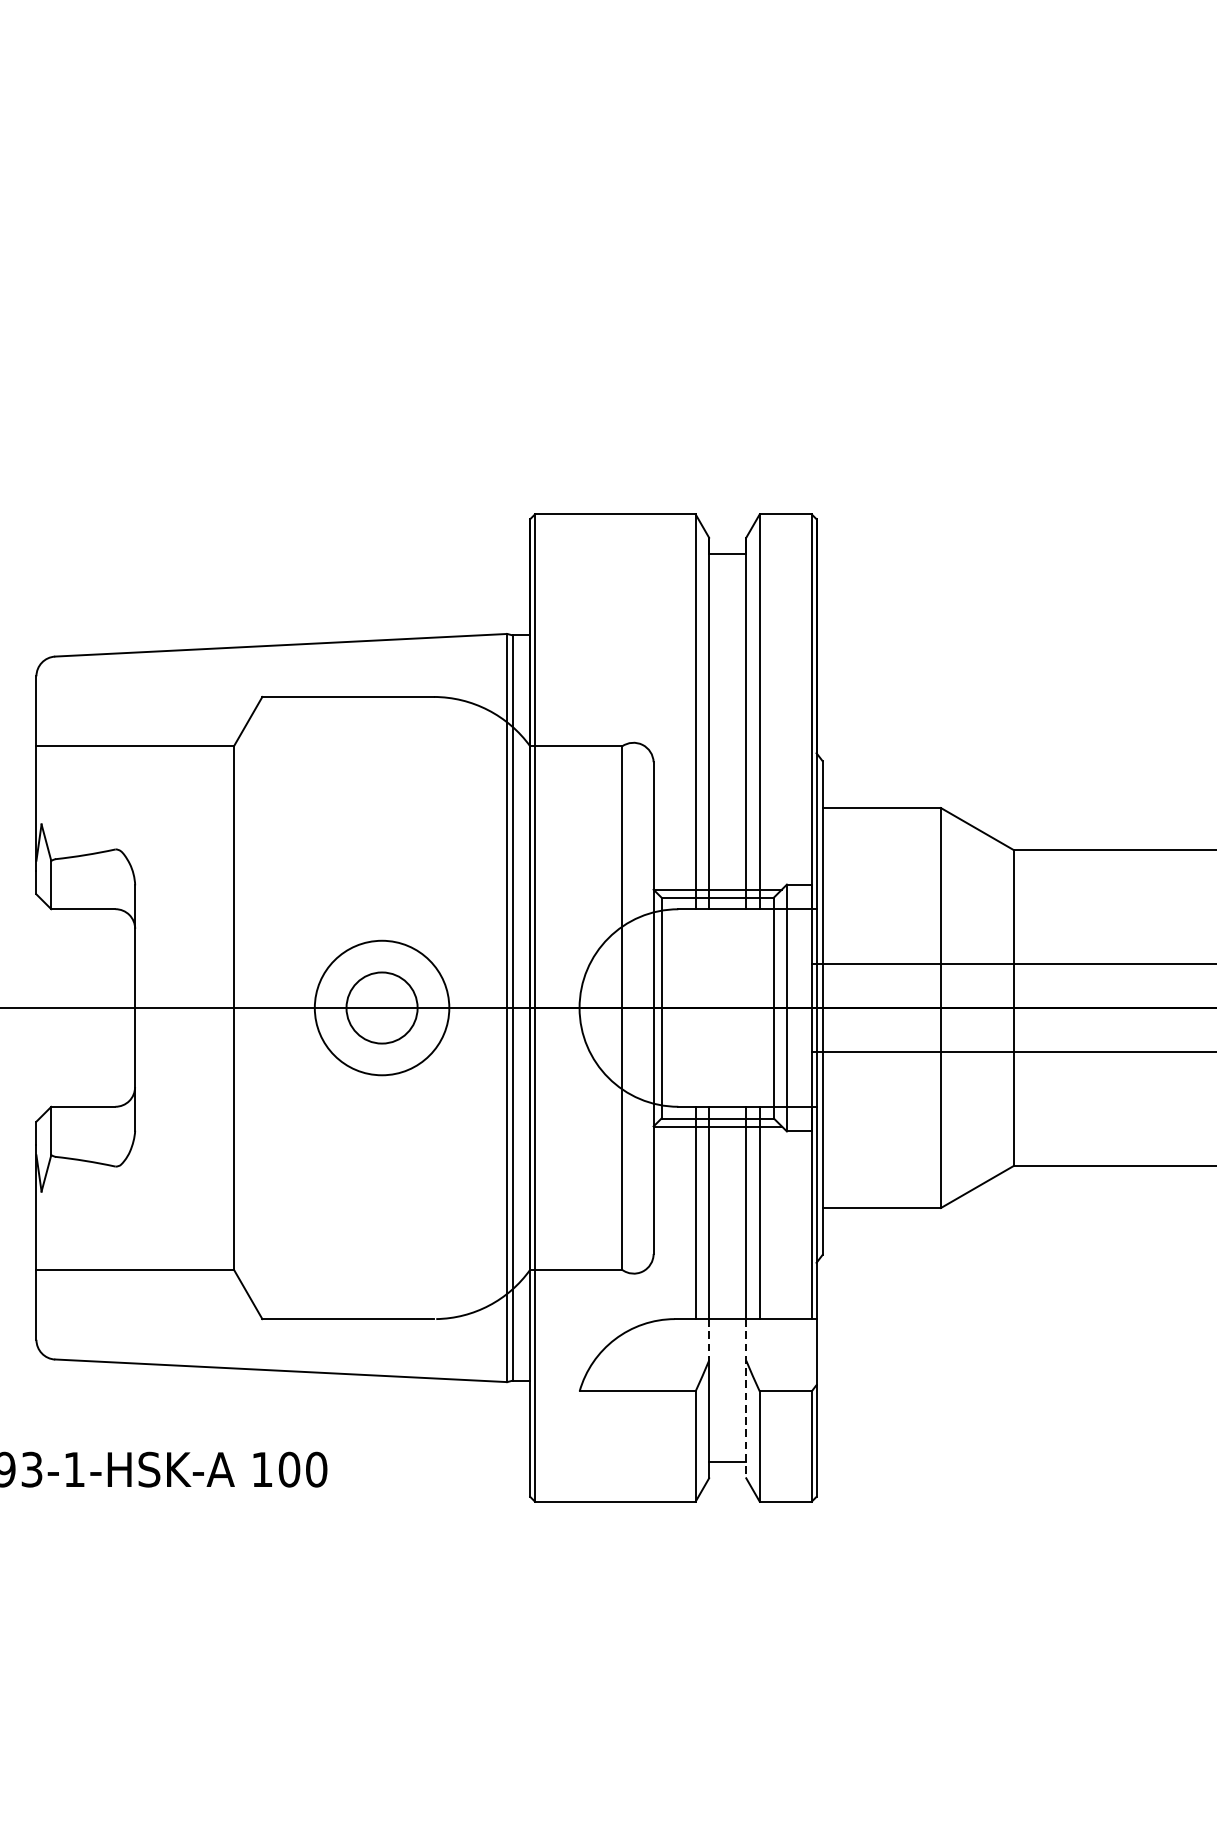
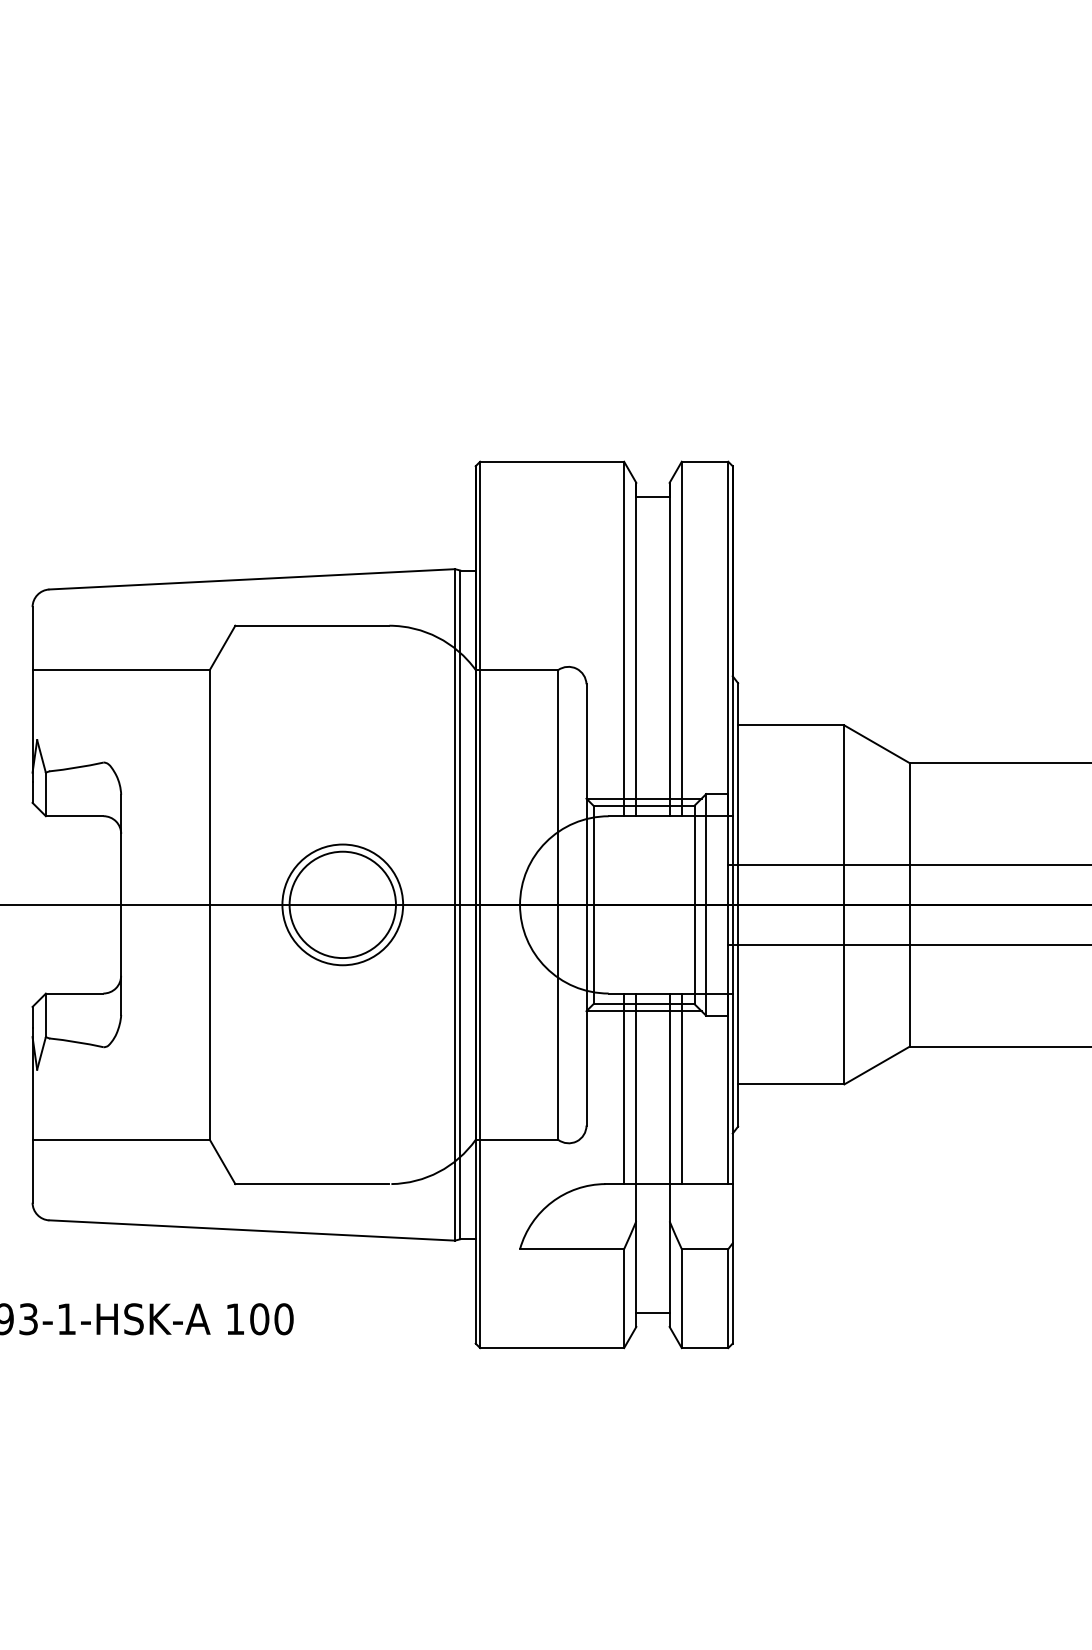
circle: (381, 1007) -> (342, 904), size x1.67
line: (709, 1339) -> (636, 1202), dashed -> solid
line: (746, 1399) -> (669, 1256), dashed -> solid

